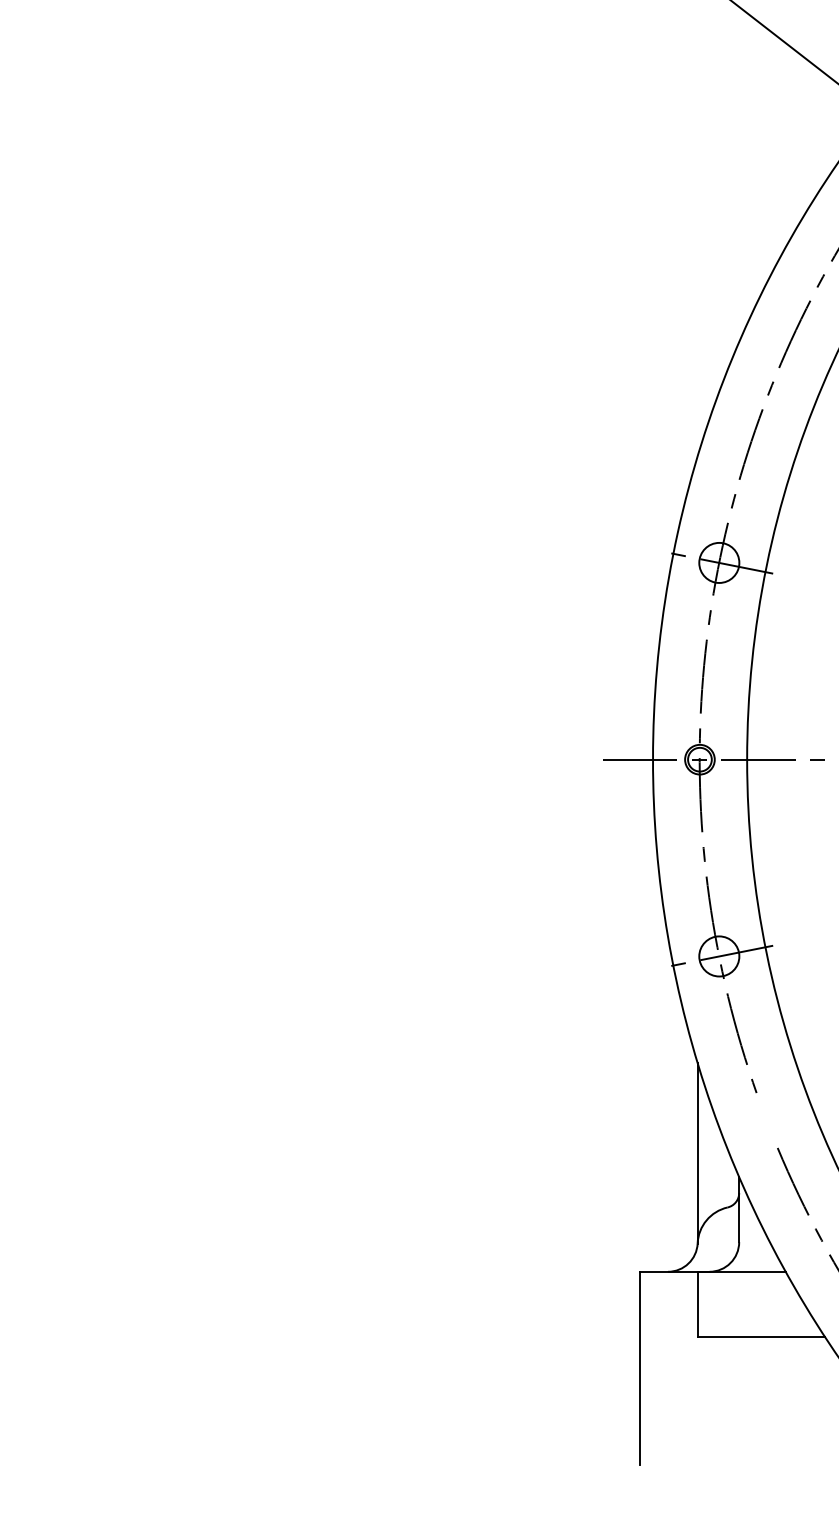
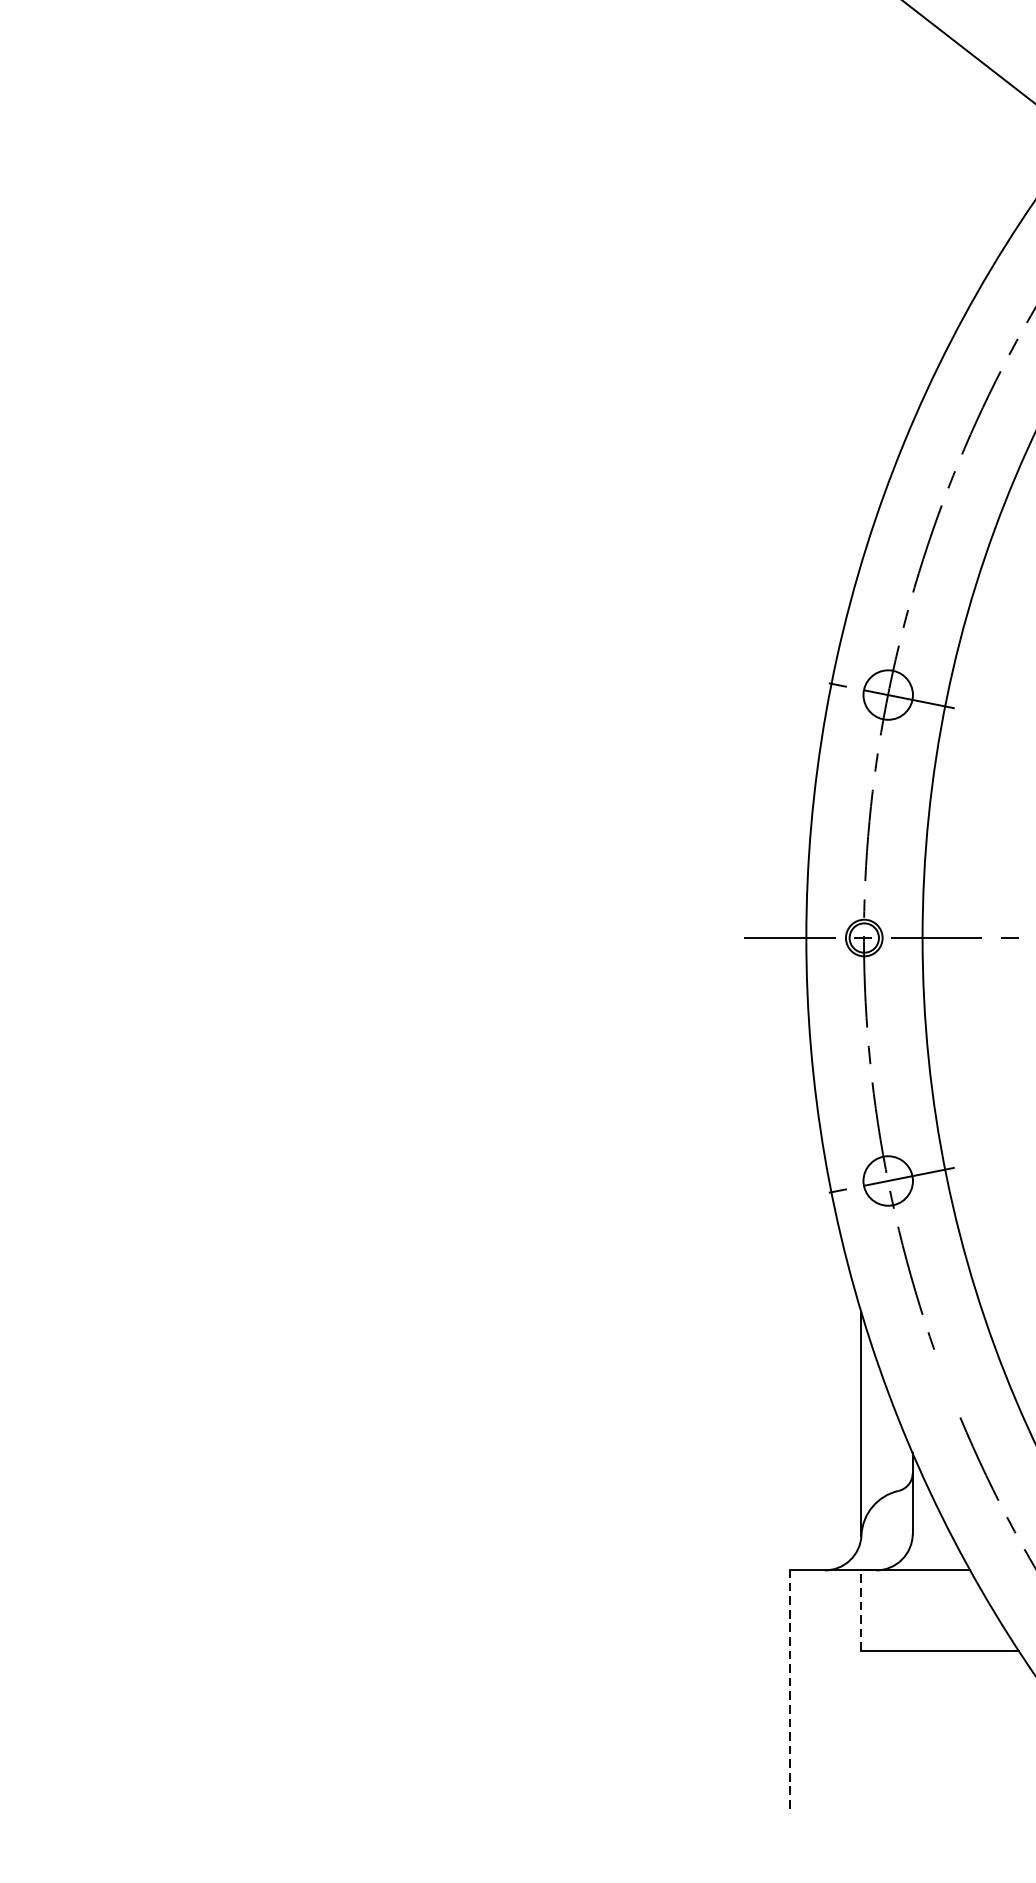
line: (697, 1304) -> (861, 1610), solid -> dashed
line: (639, 1367) -> (789, 1688), solid -> dashed

